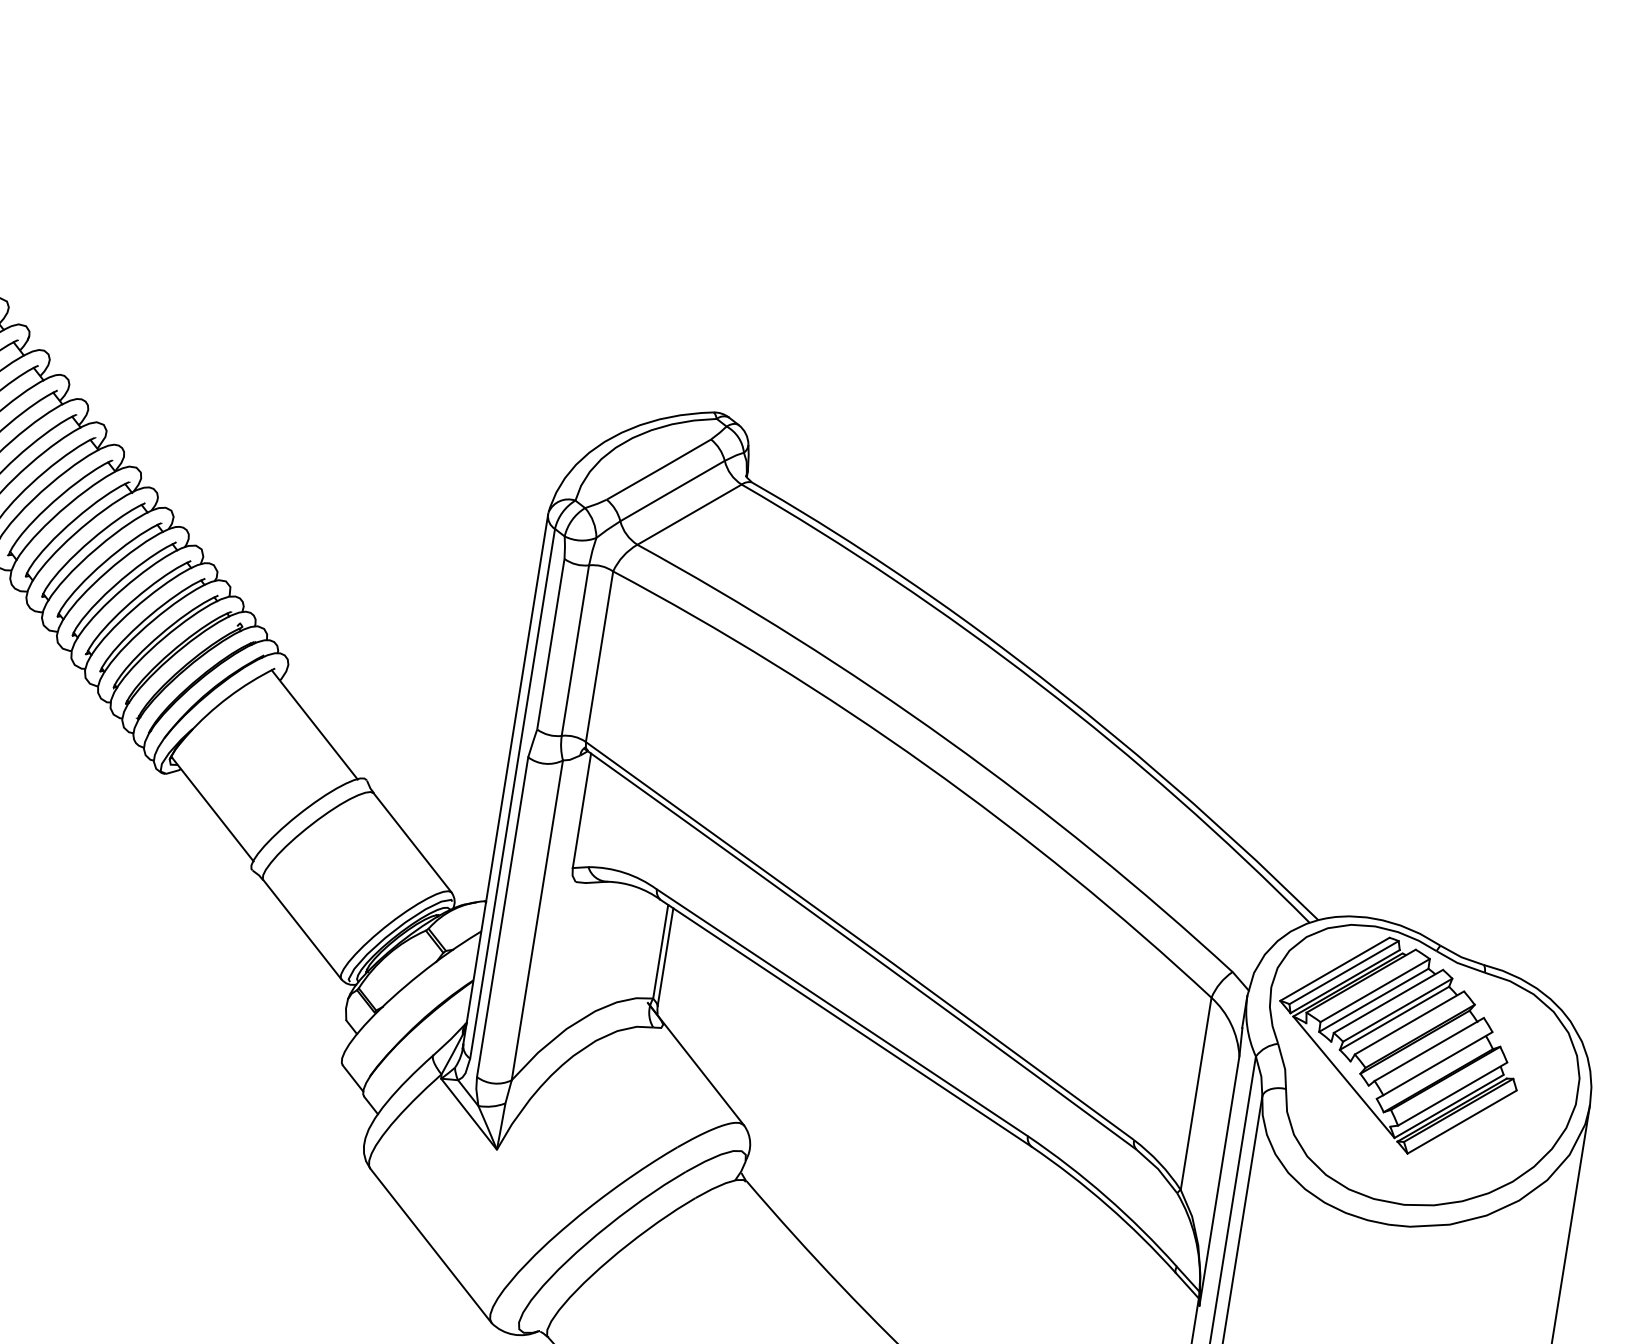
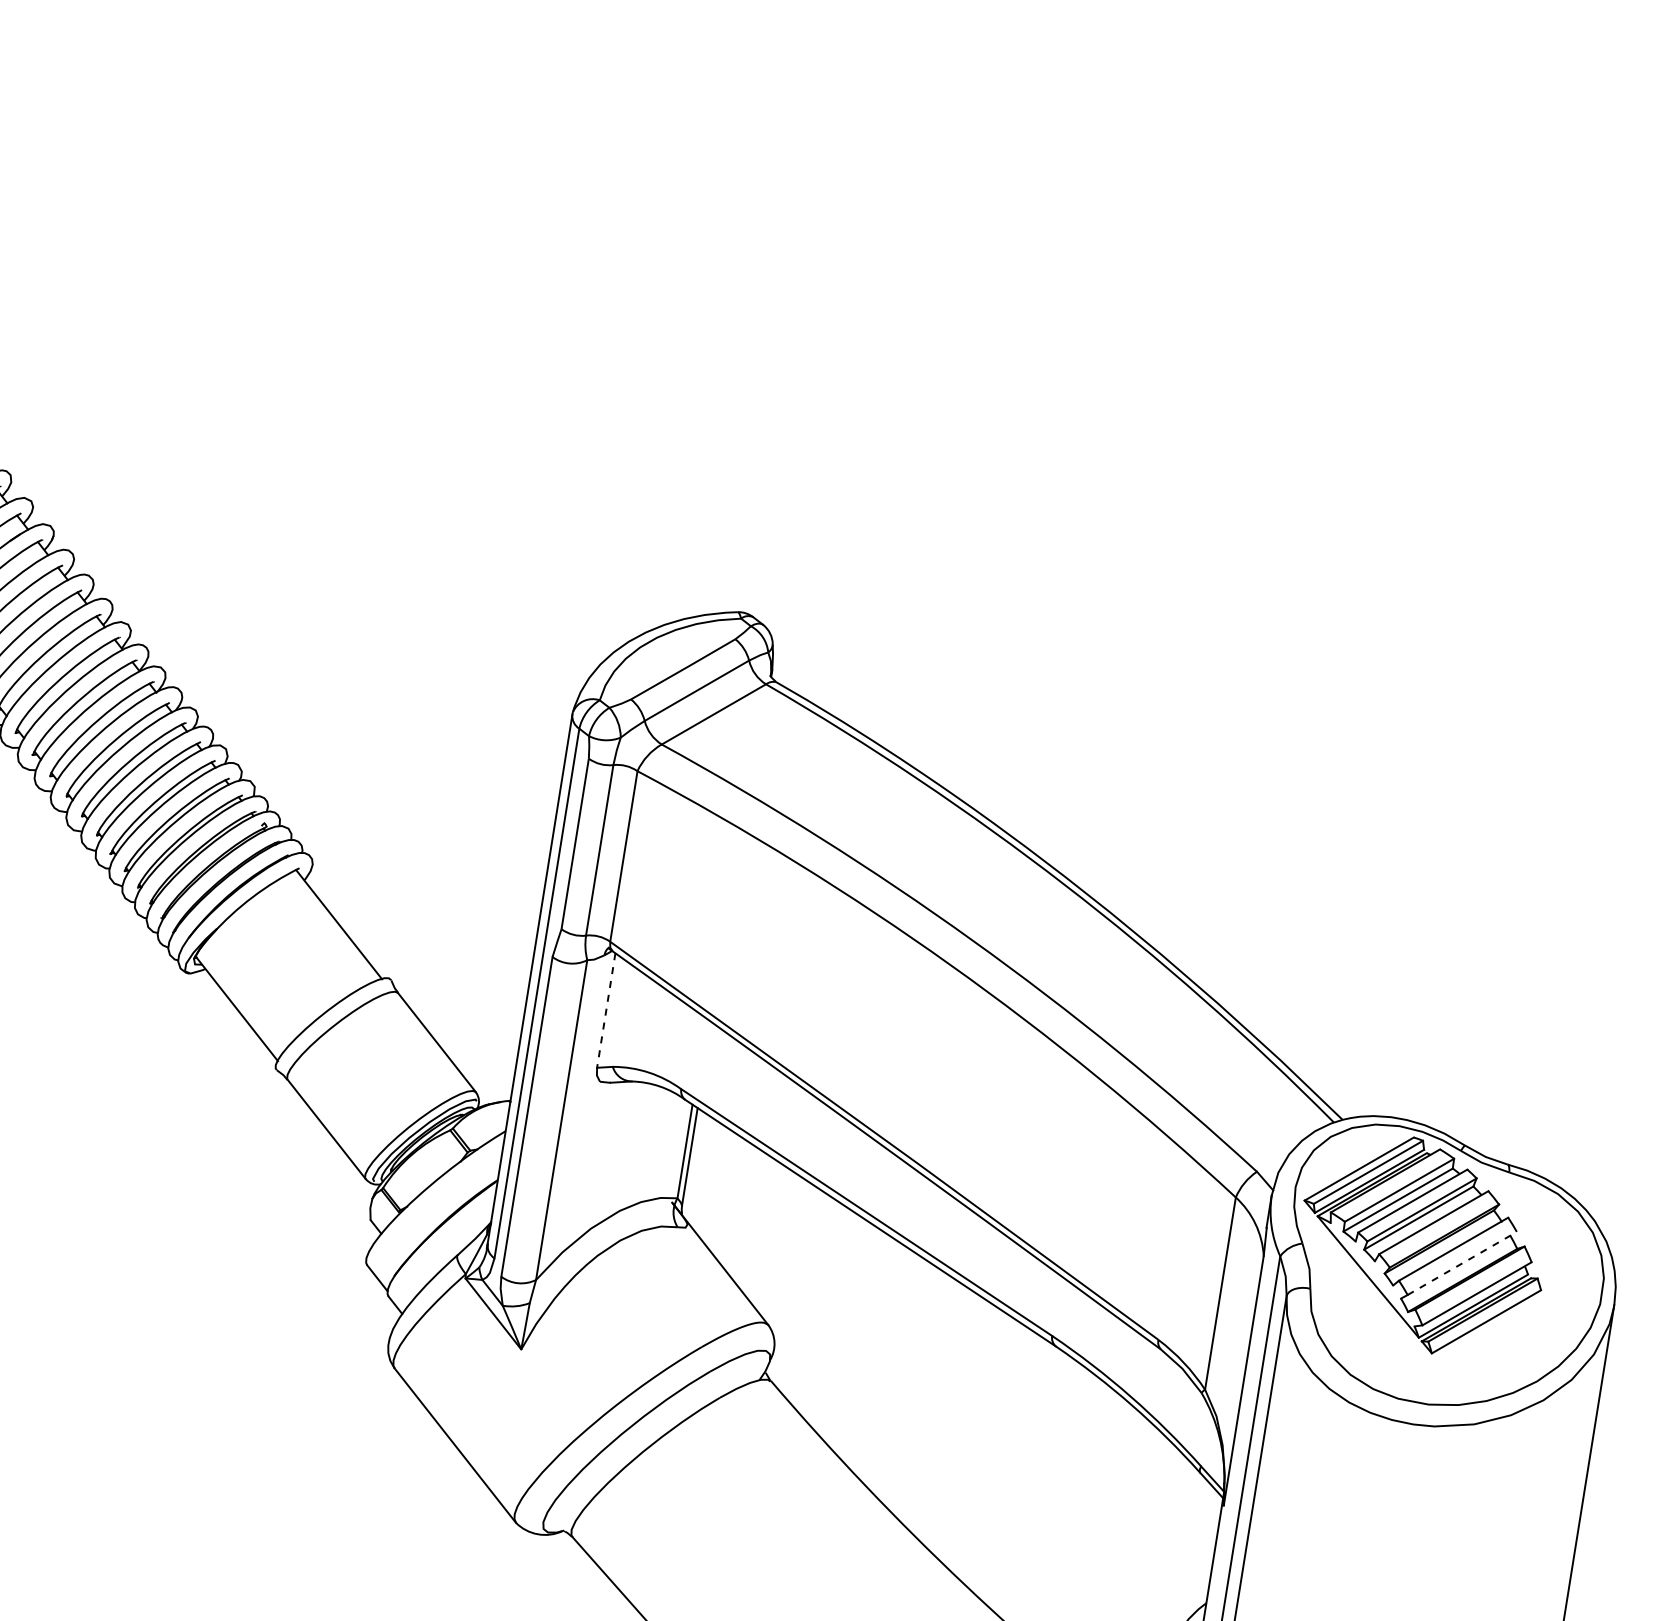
line: (582, 810) -> (606, 1010), solid -> dashed
line: (1438, 1063) -> (1462, 1263), solid -> dashed

